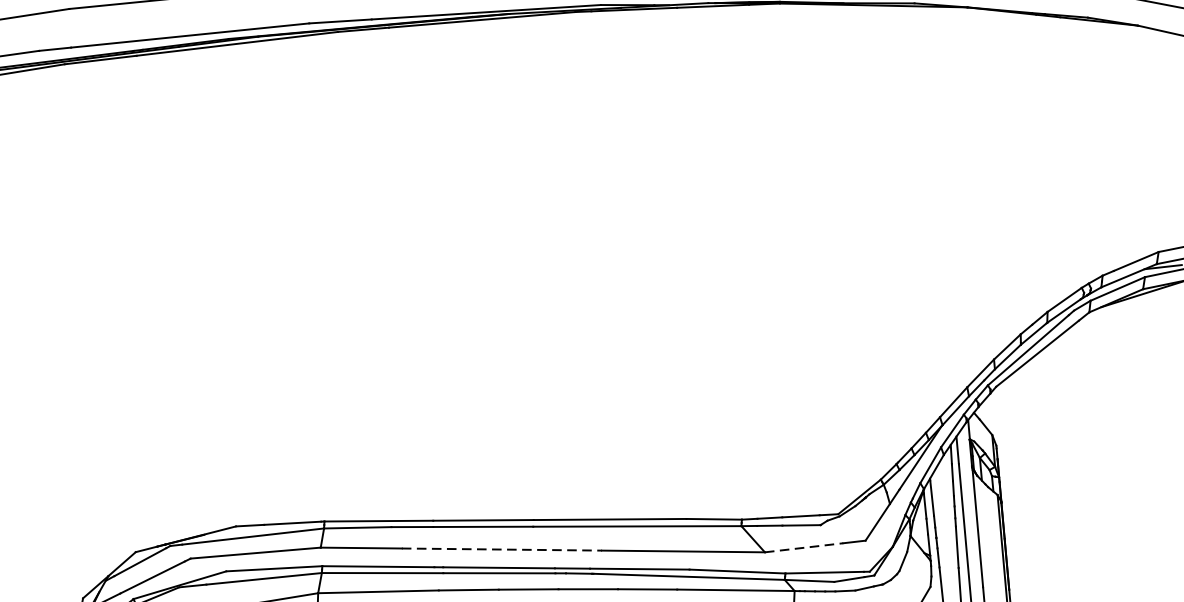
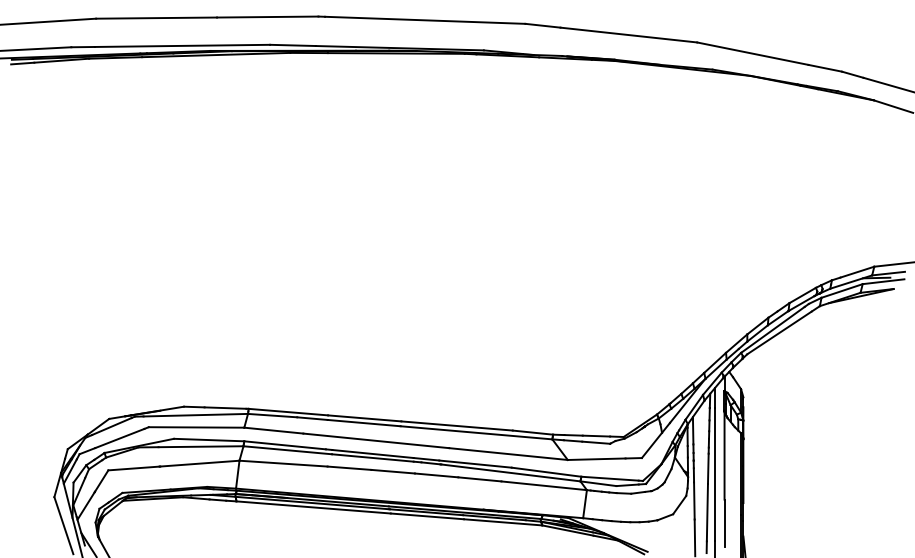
line: (803, 548) -> (596, 459), dashed -> solid
line: (502, 549) -> (376, 440), dashed -> solid

